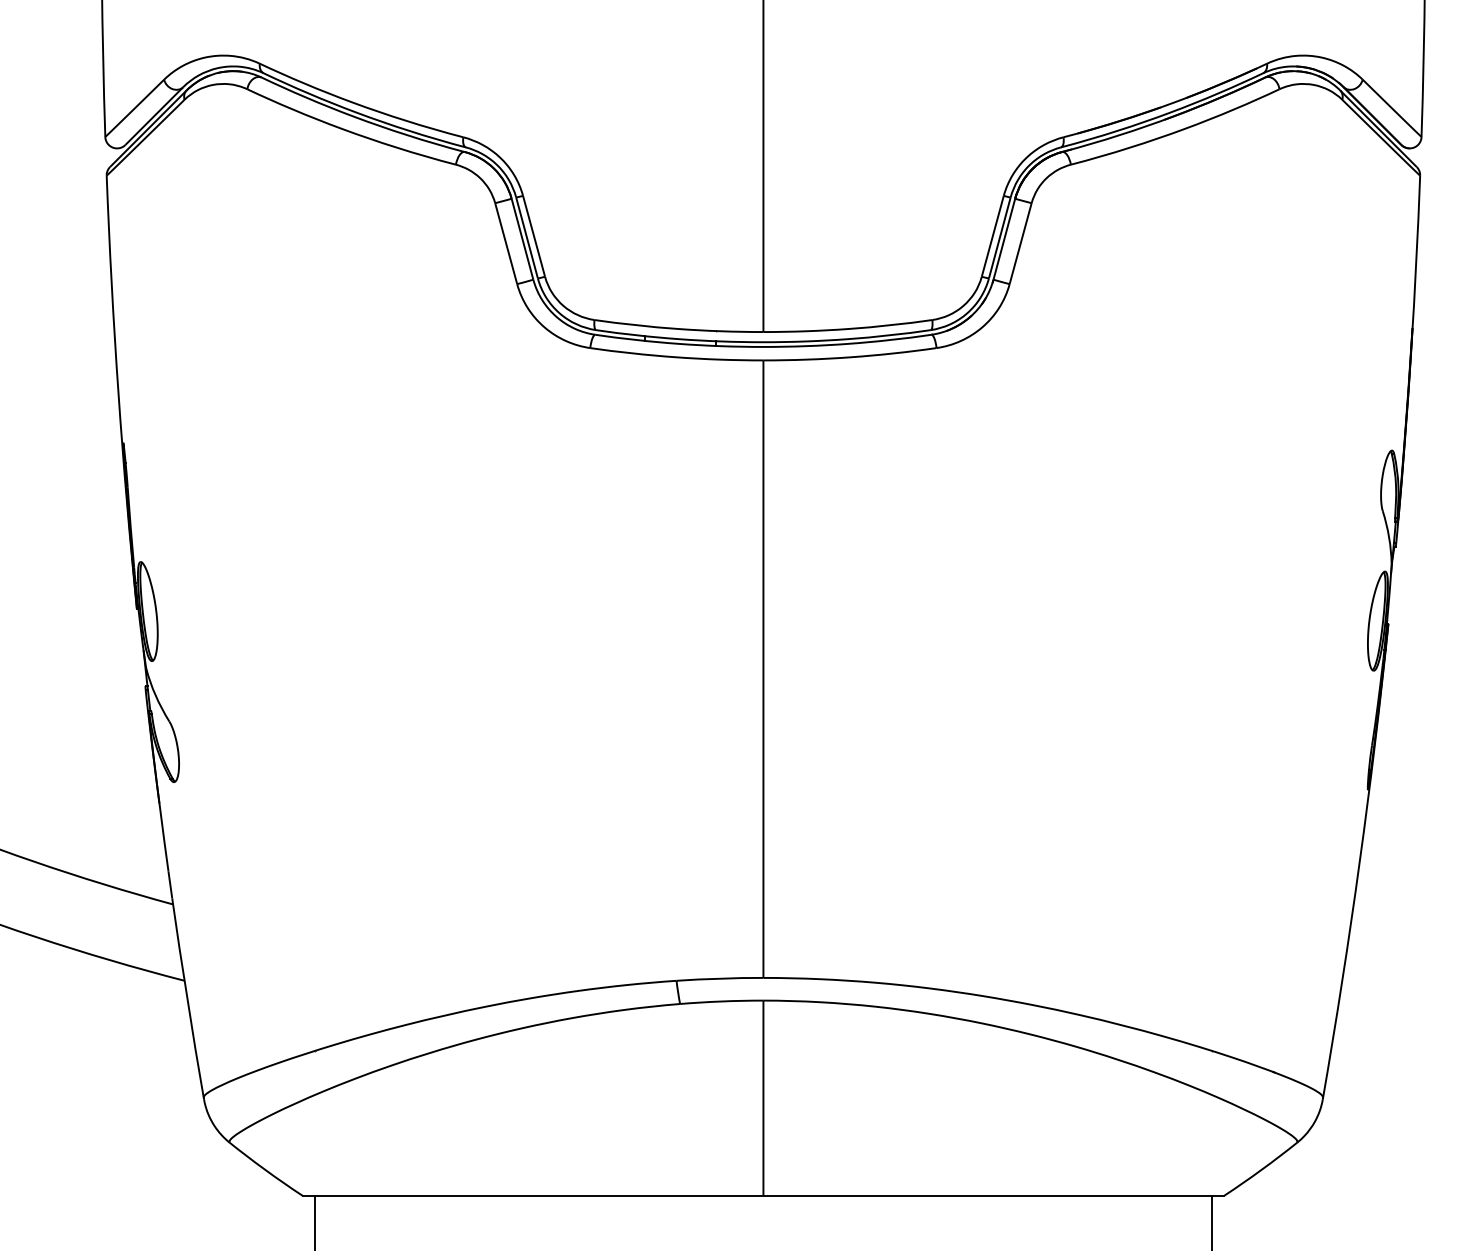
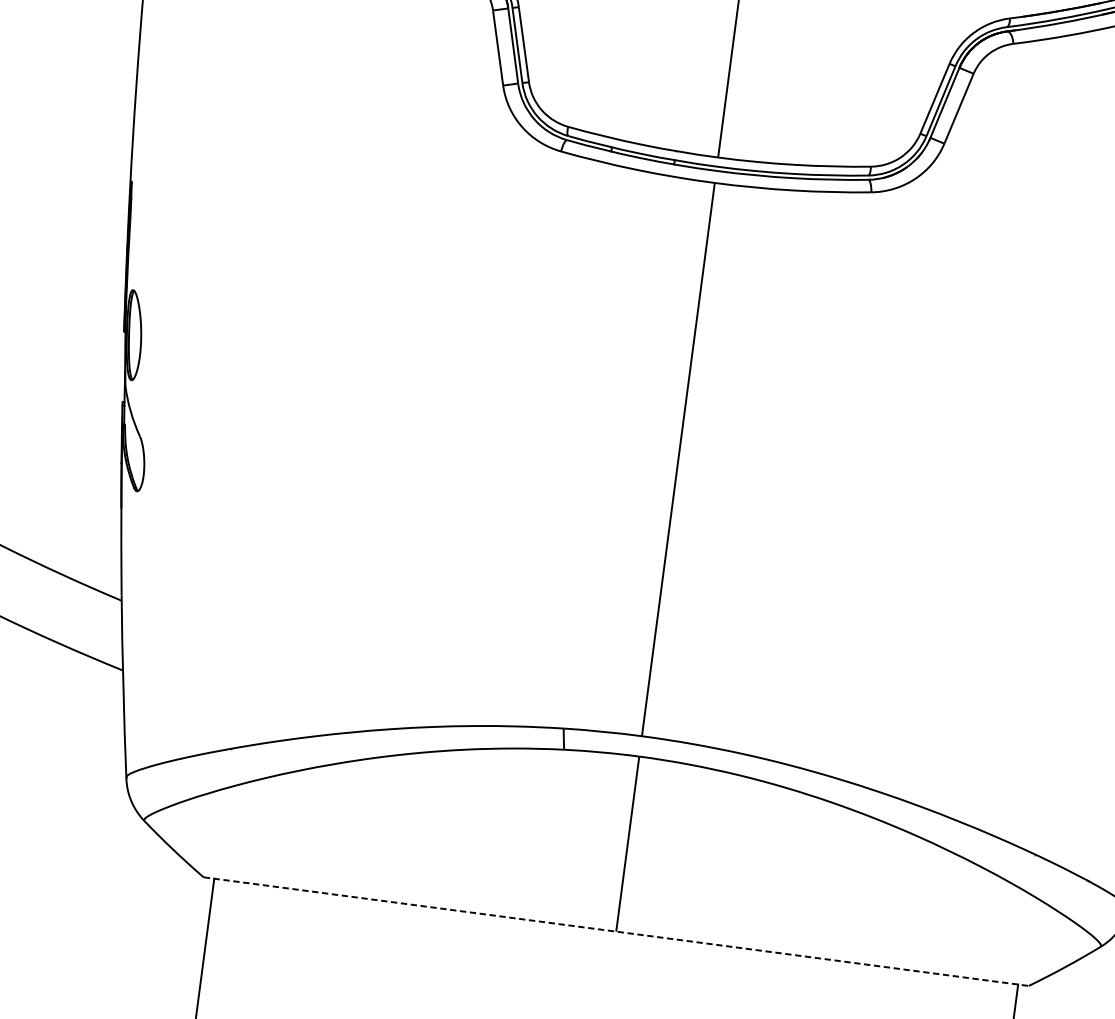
line: (763, 1196) -> (616, 932), solid -> dashed

